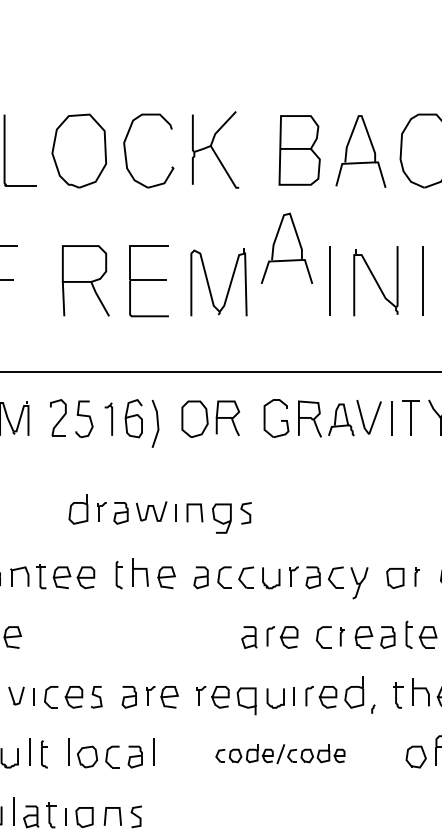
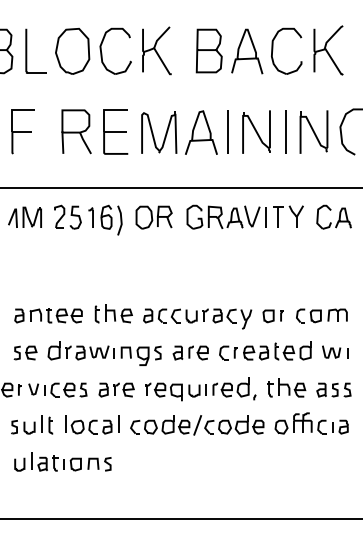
part: (287, 247) -> (201, 132), moved
part: (159, 514) -> (104, 353), moved
part: (280, 754) -> (197, 425), size x1.67

